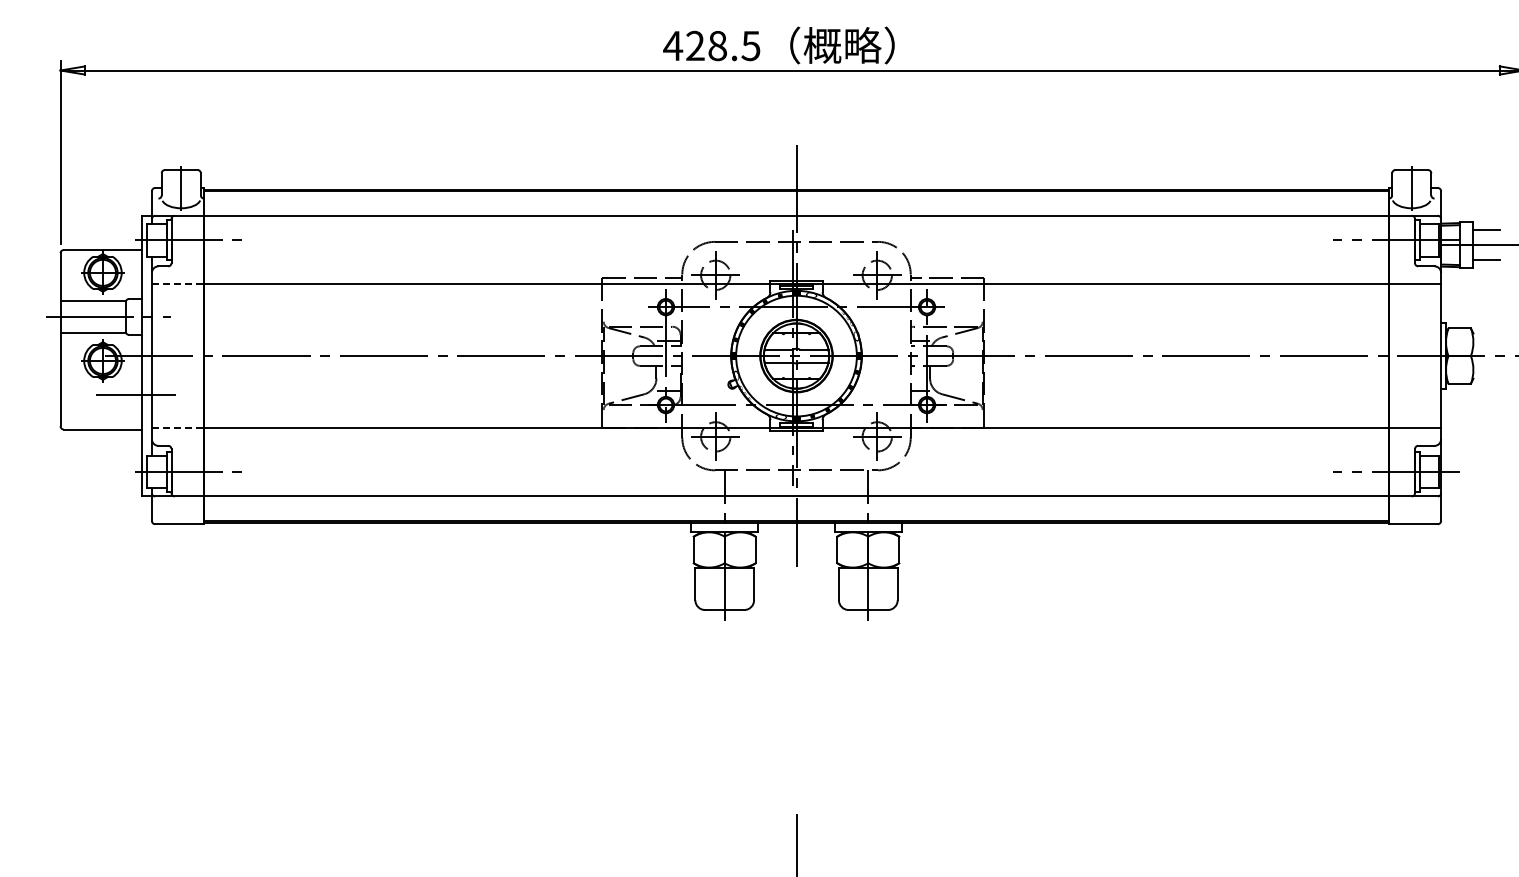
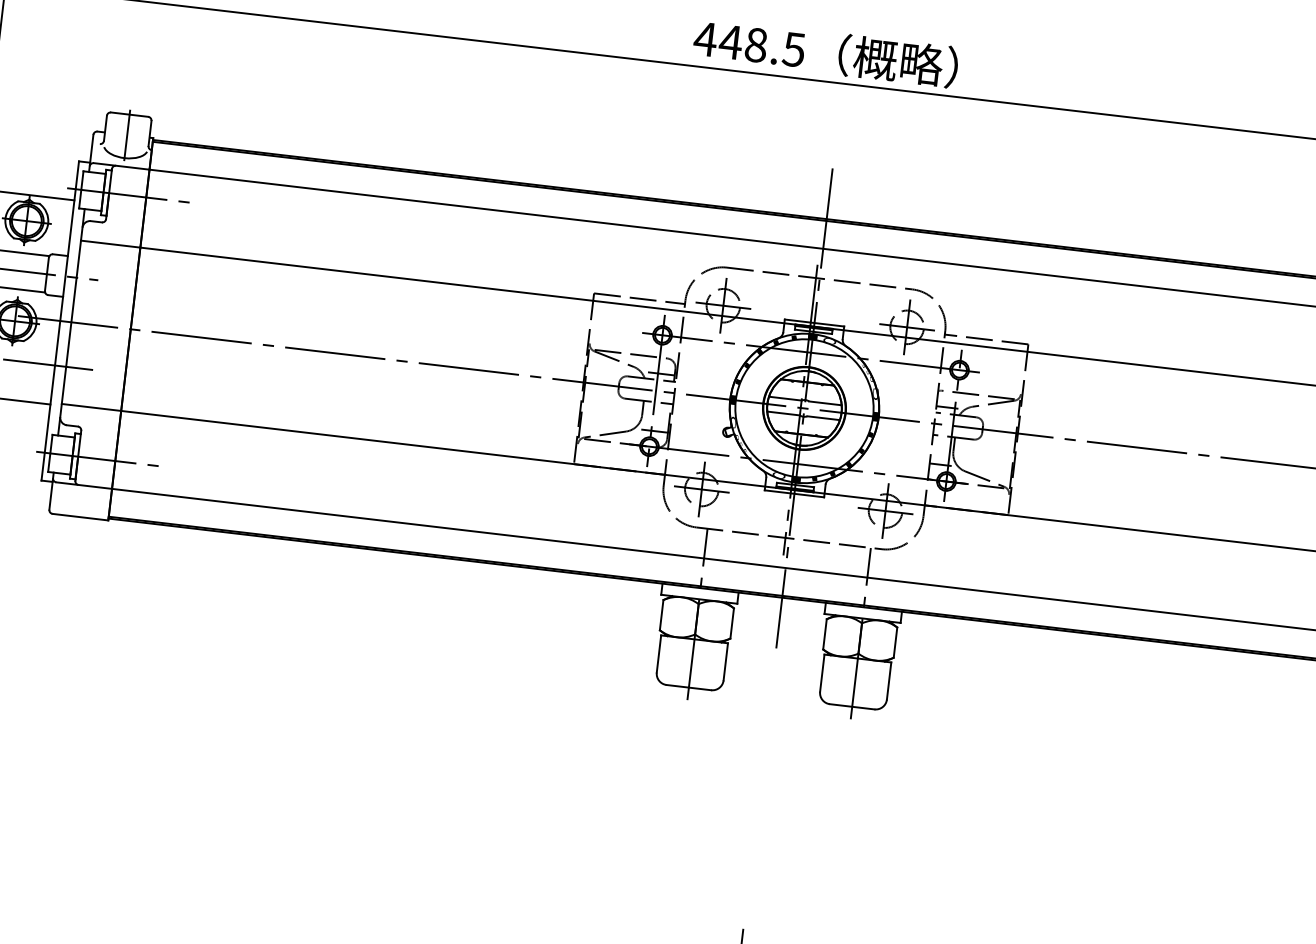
text: (695, 45) -> (731, 41), 428.5 -> 448.5
line: (178, 284) -> (111, 244), dashed -> solid
line: (178, 427) -> (92, 407), dashed -> solid

